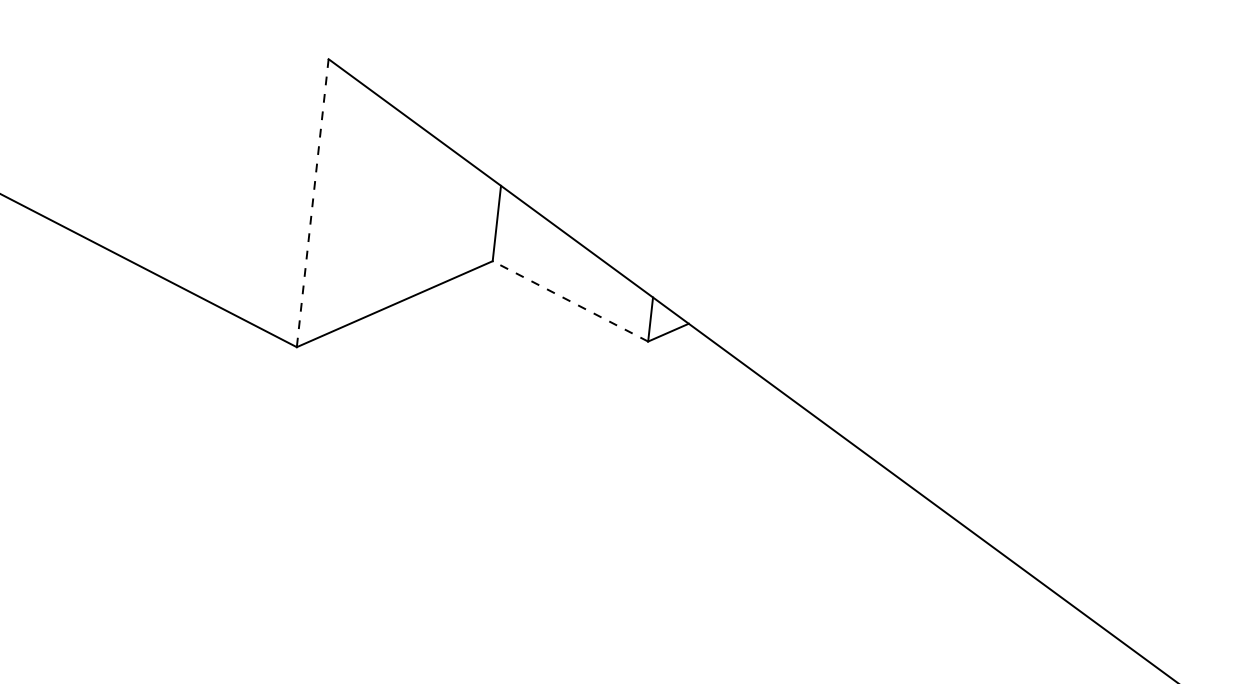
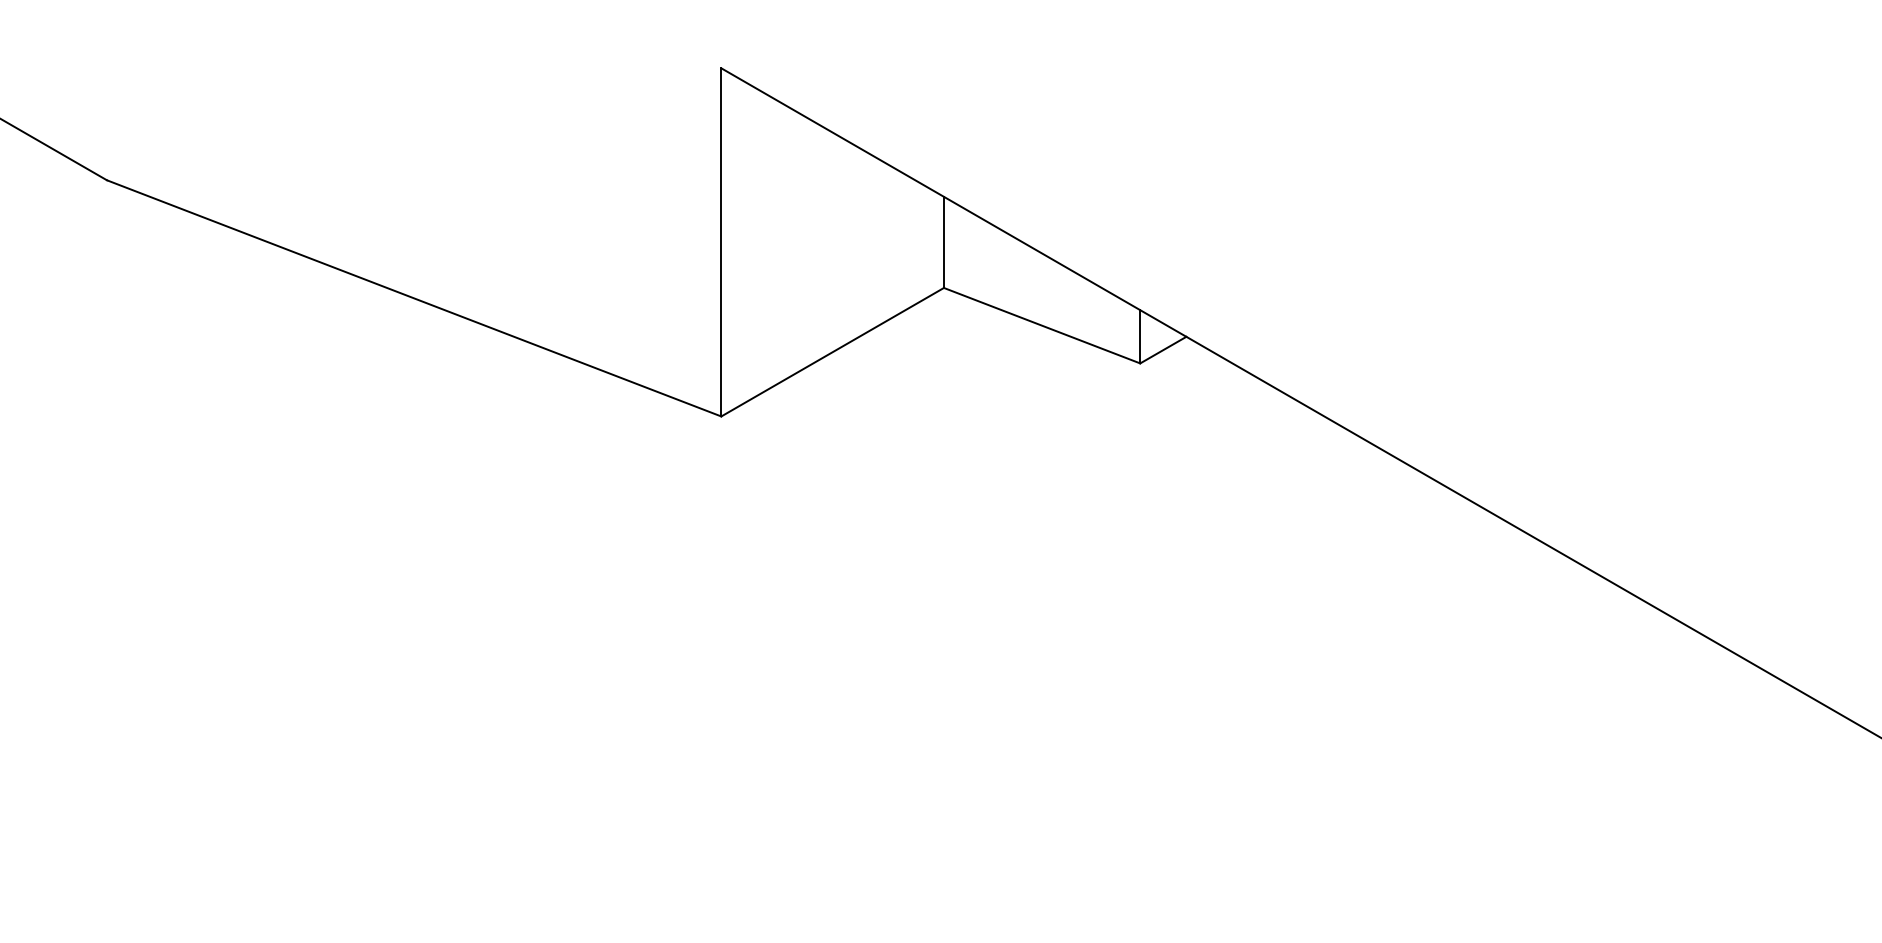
line: (312, 203) -> (721, 242), dashed -> solid
line: (569, 301) -> (1041, 325), dashed -> solid

